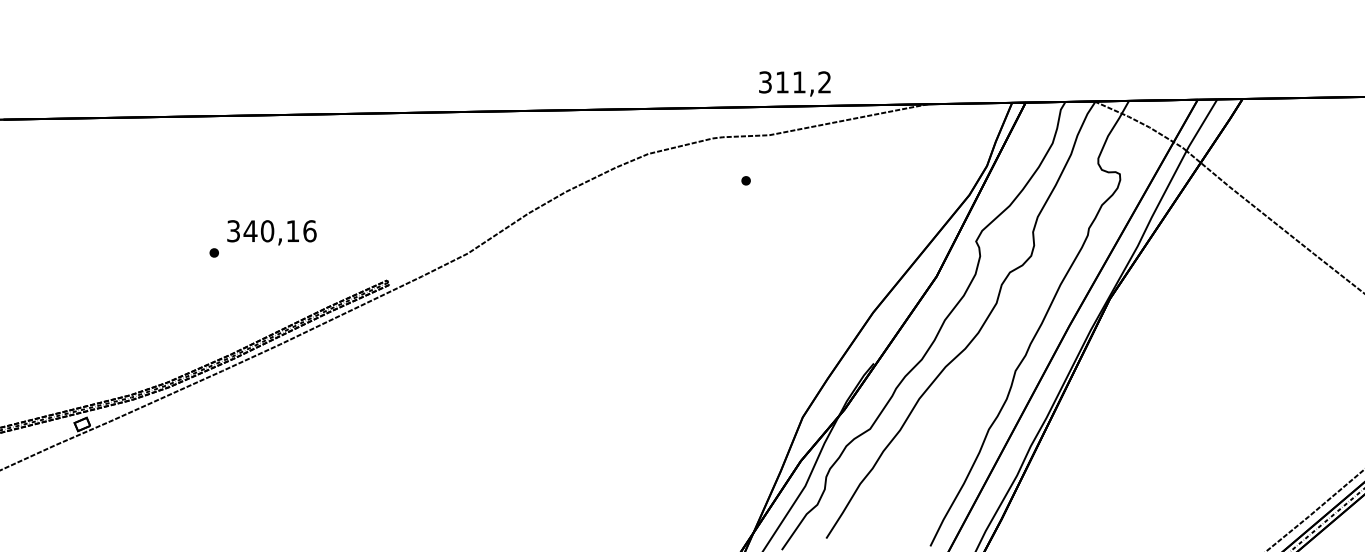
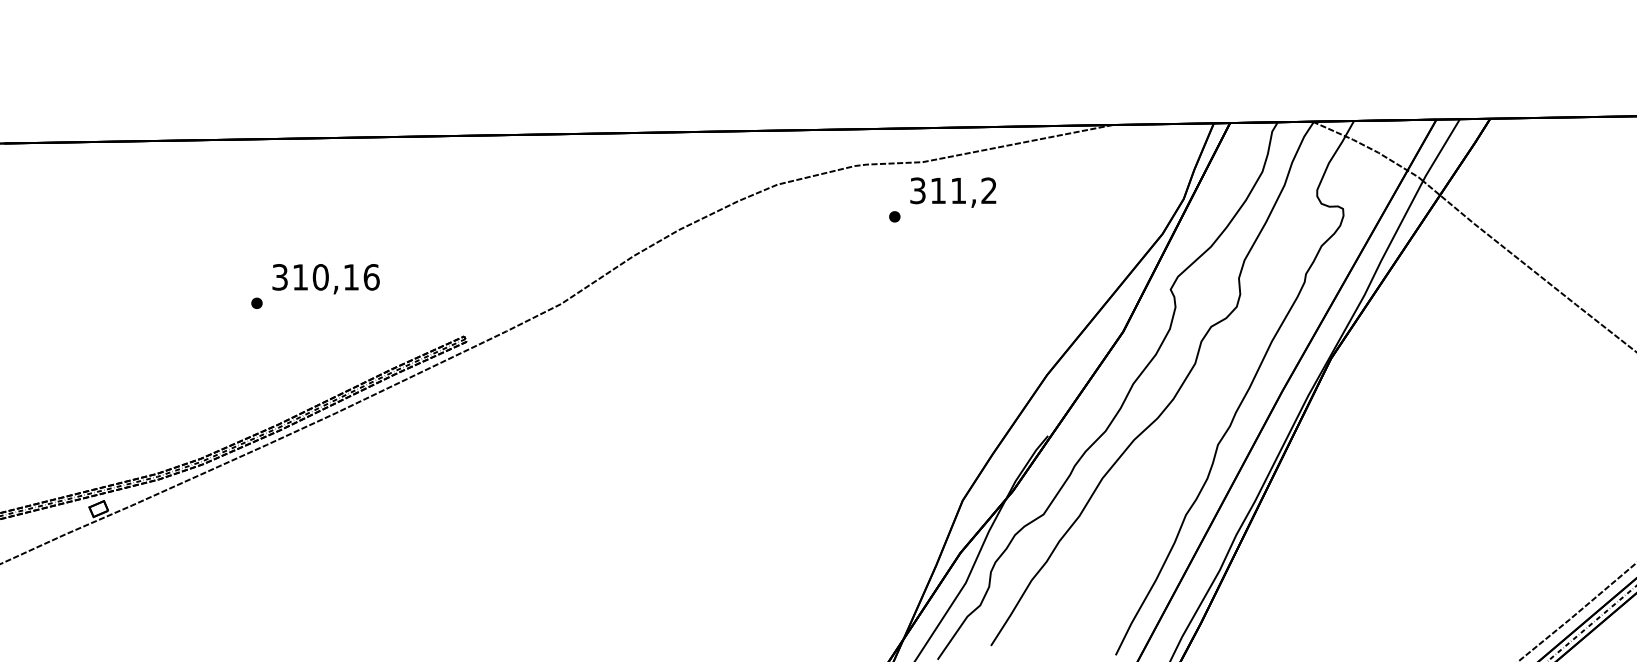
text: (795, 83) -> (953, 192), moved
text: (250, 231) -> (300, 277), 340,16 -> 310,16

